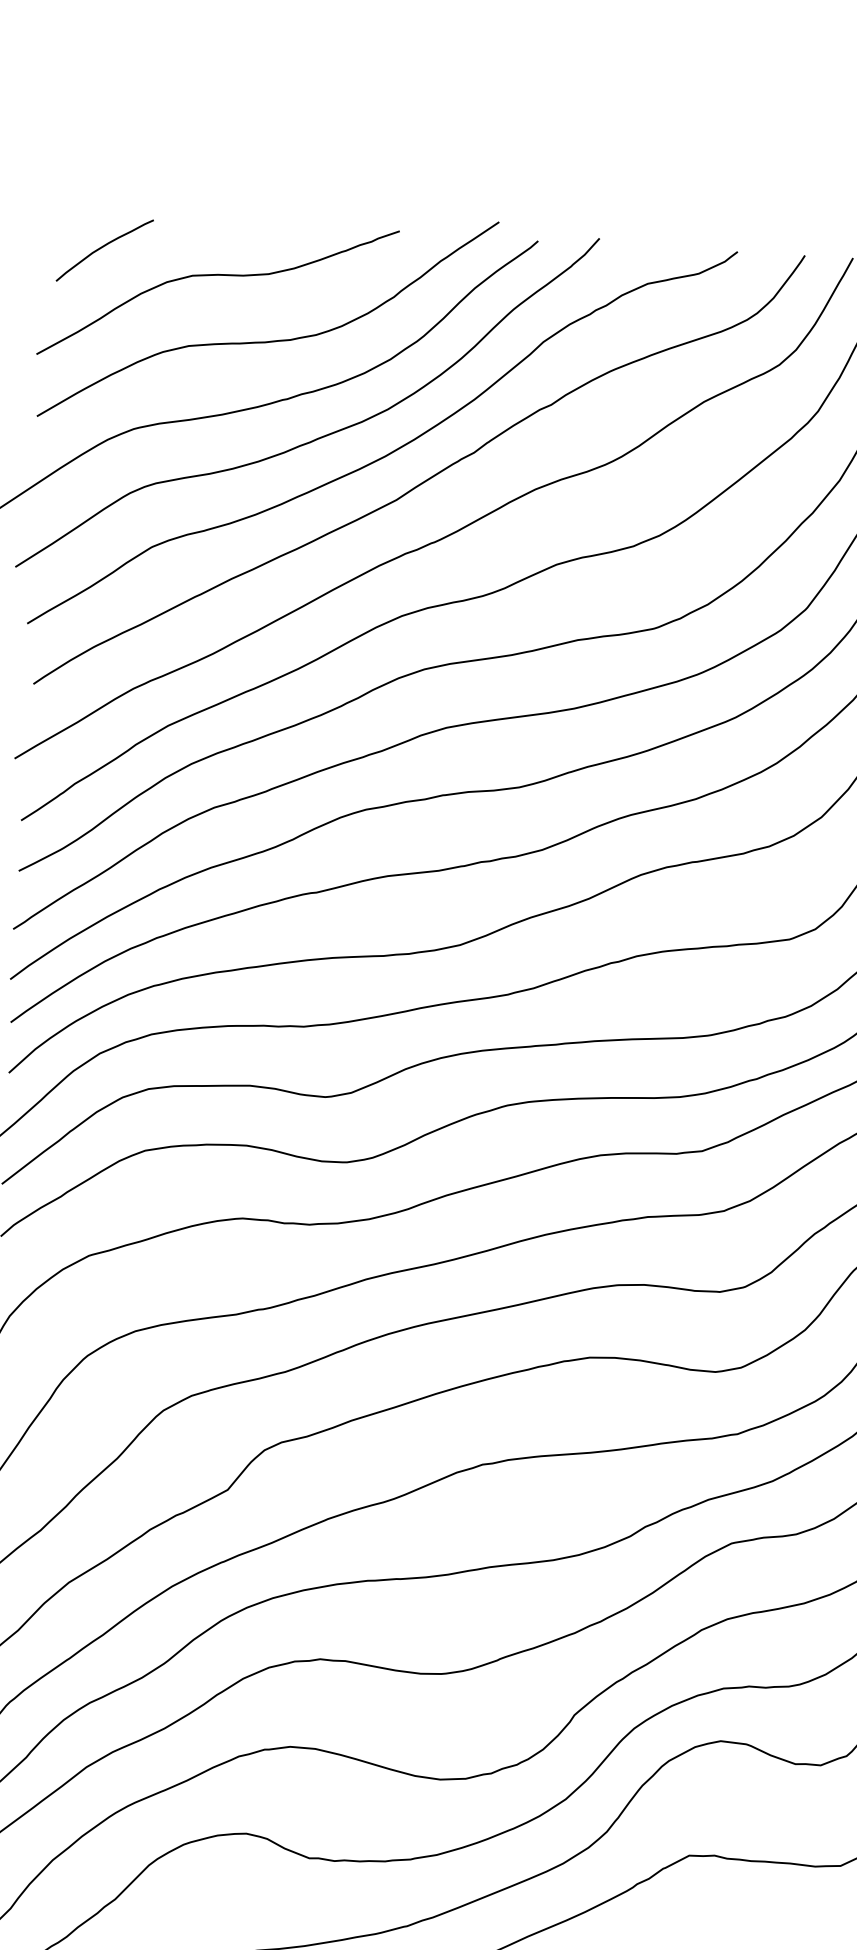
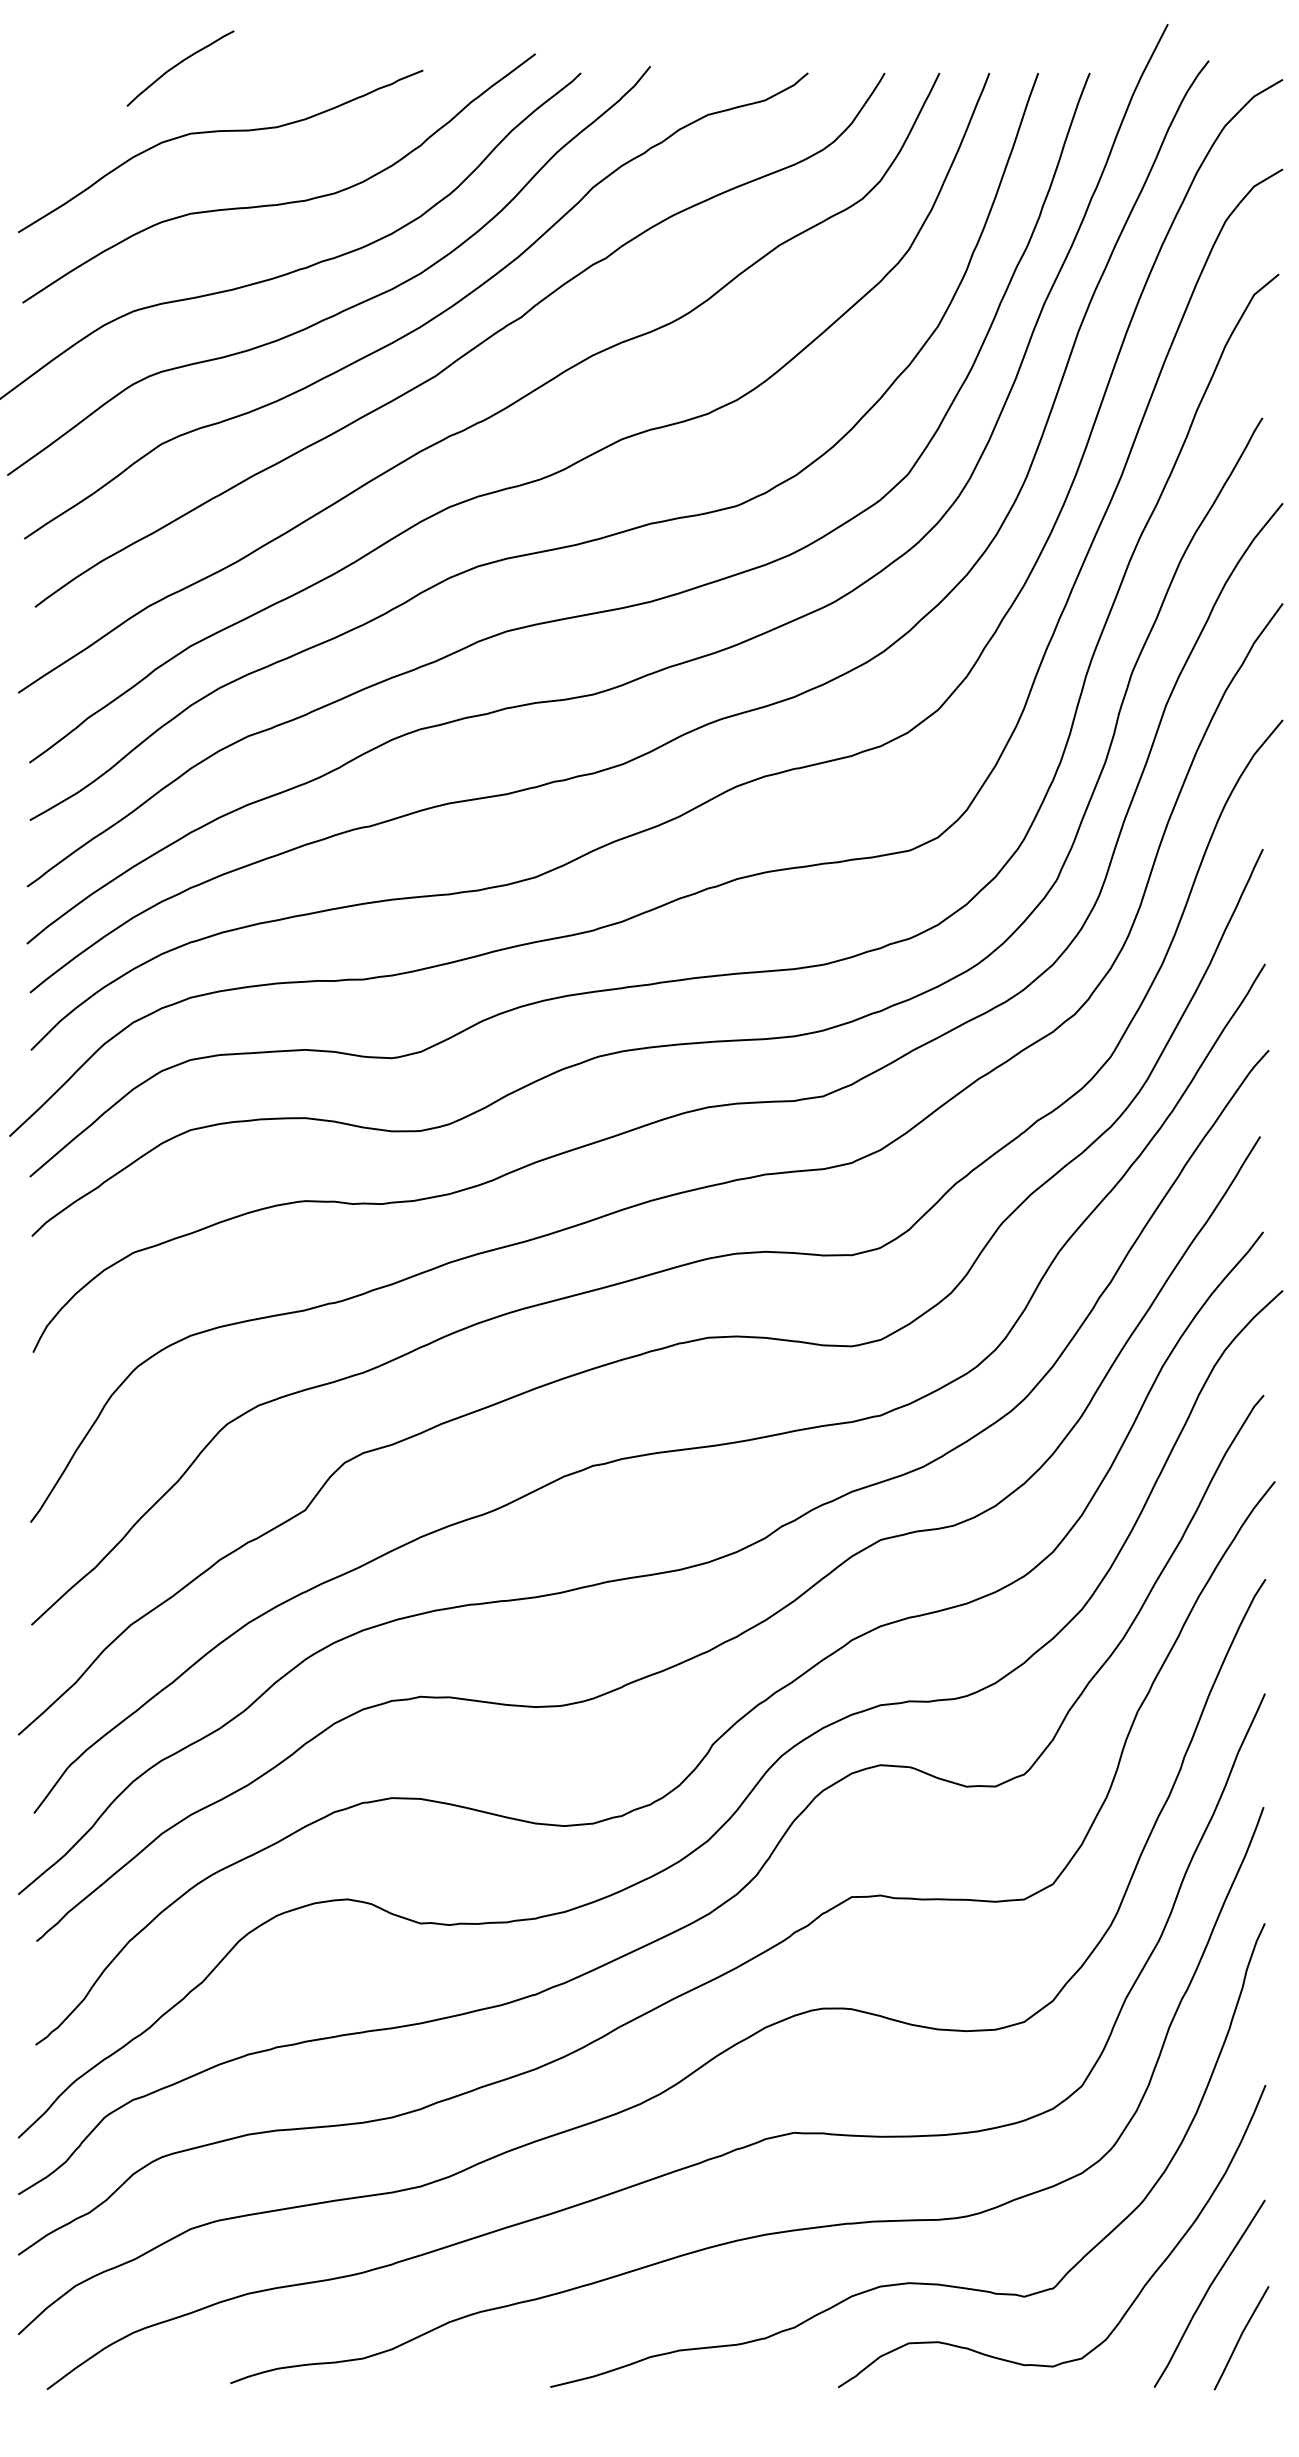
curve: (103, 247) -> (178, 65), moved

